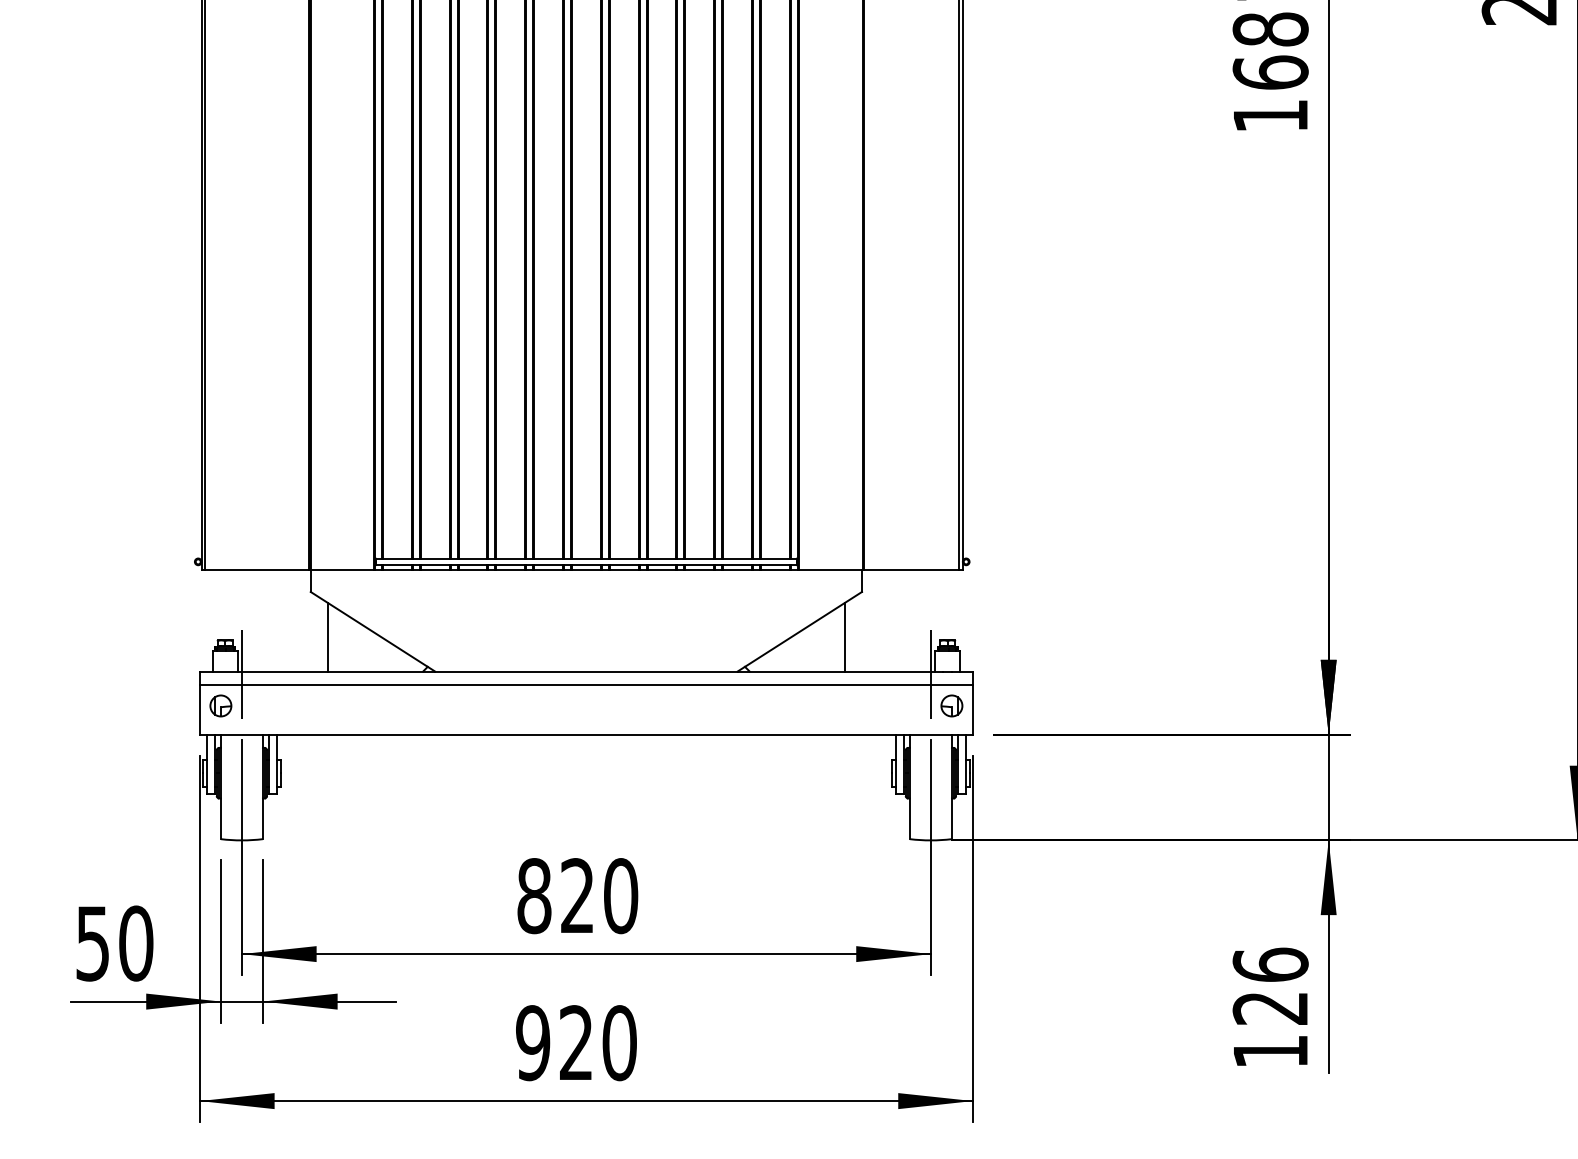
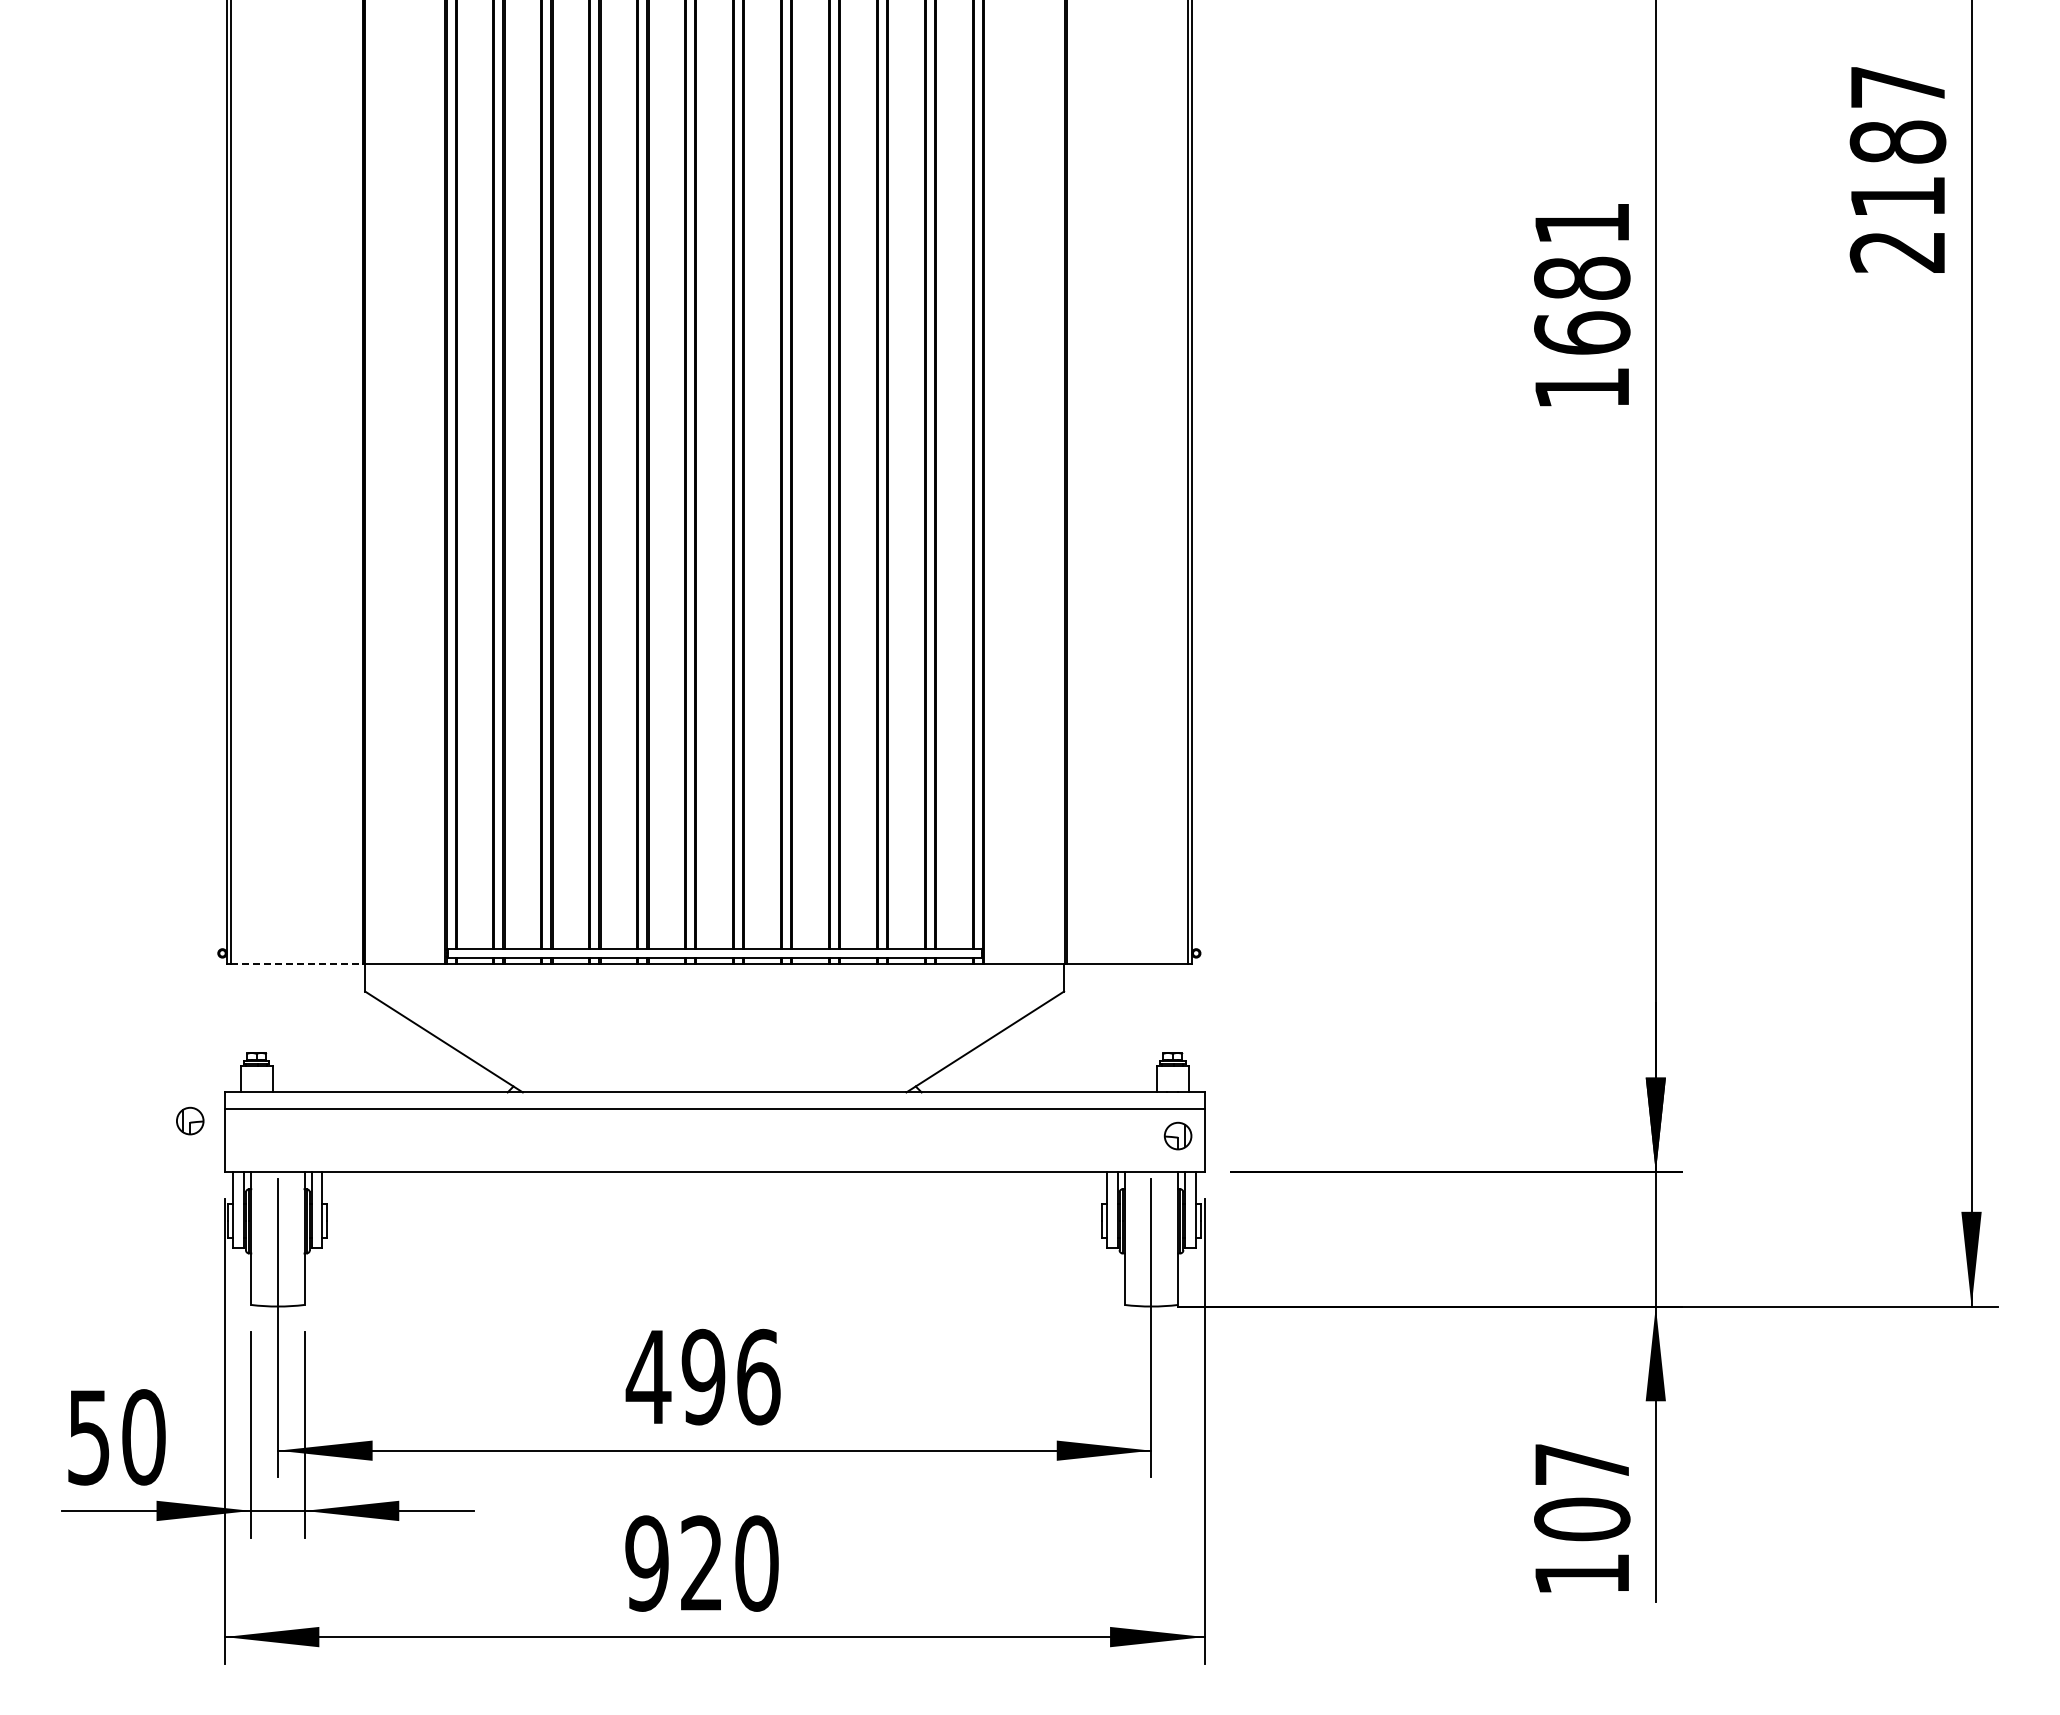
line: (256, 570) -> (296, 964), solid -> dashed
line: (327, 636) -> (386, 1048), removed
line: (844, 636) -> (1042, 1048), removed
line: (241, 673) -> (277, 1095), removed
line: (930, 673) -> (1151, 1095), removed
part: (221, 705) -> (190, 1120), moved
text: (576, 895) -> (702, 1376), 820 -> 496
text: (1270, 986) -> (1582, 1491), 126 -> 107

